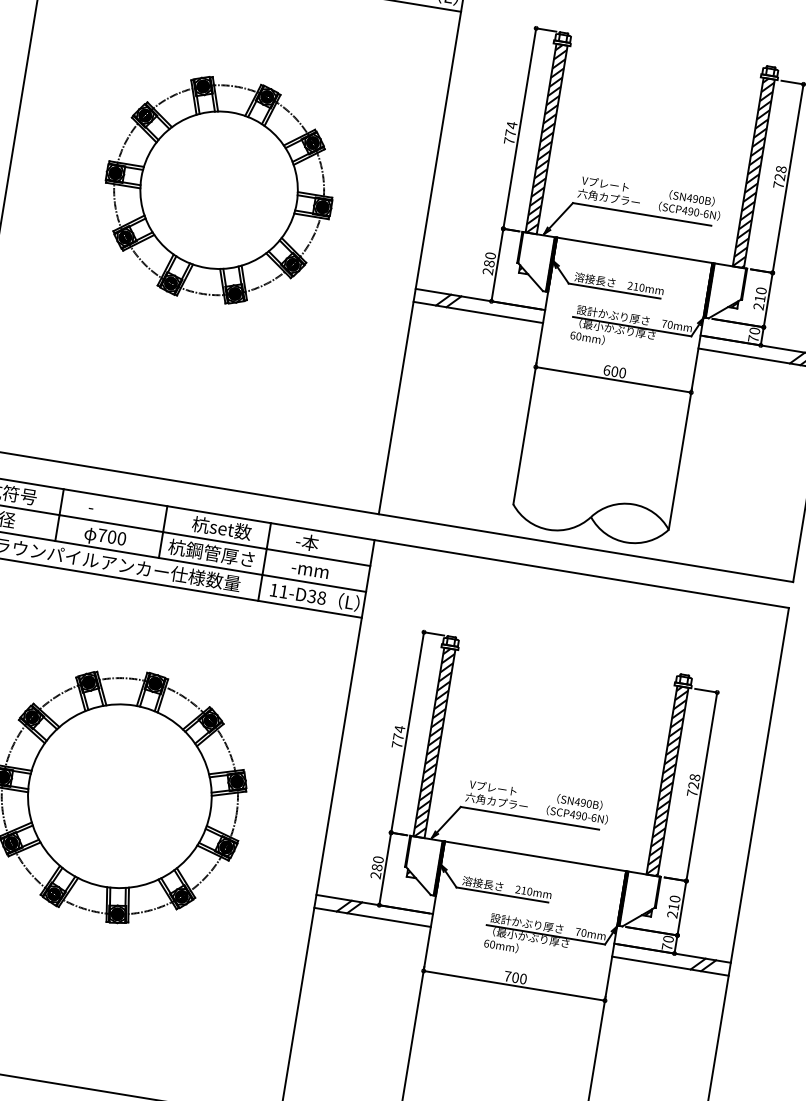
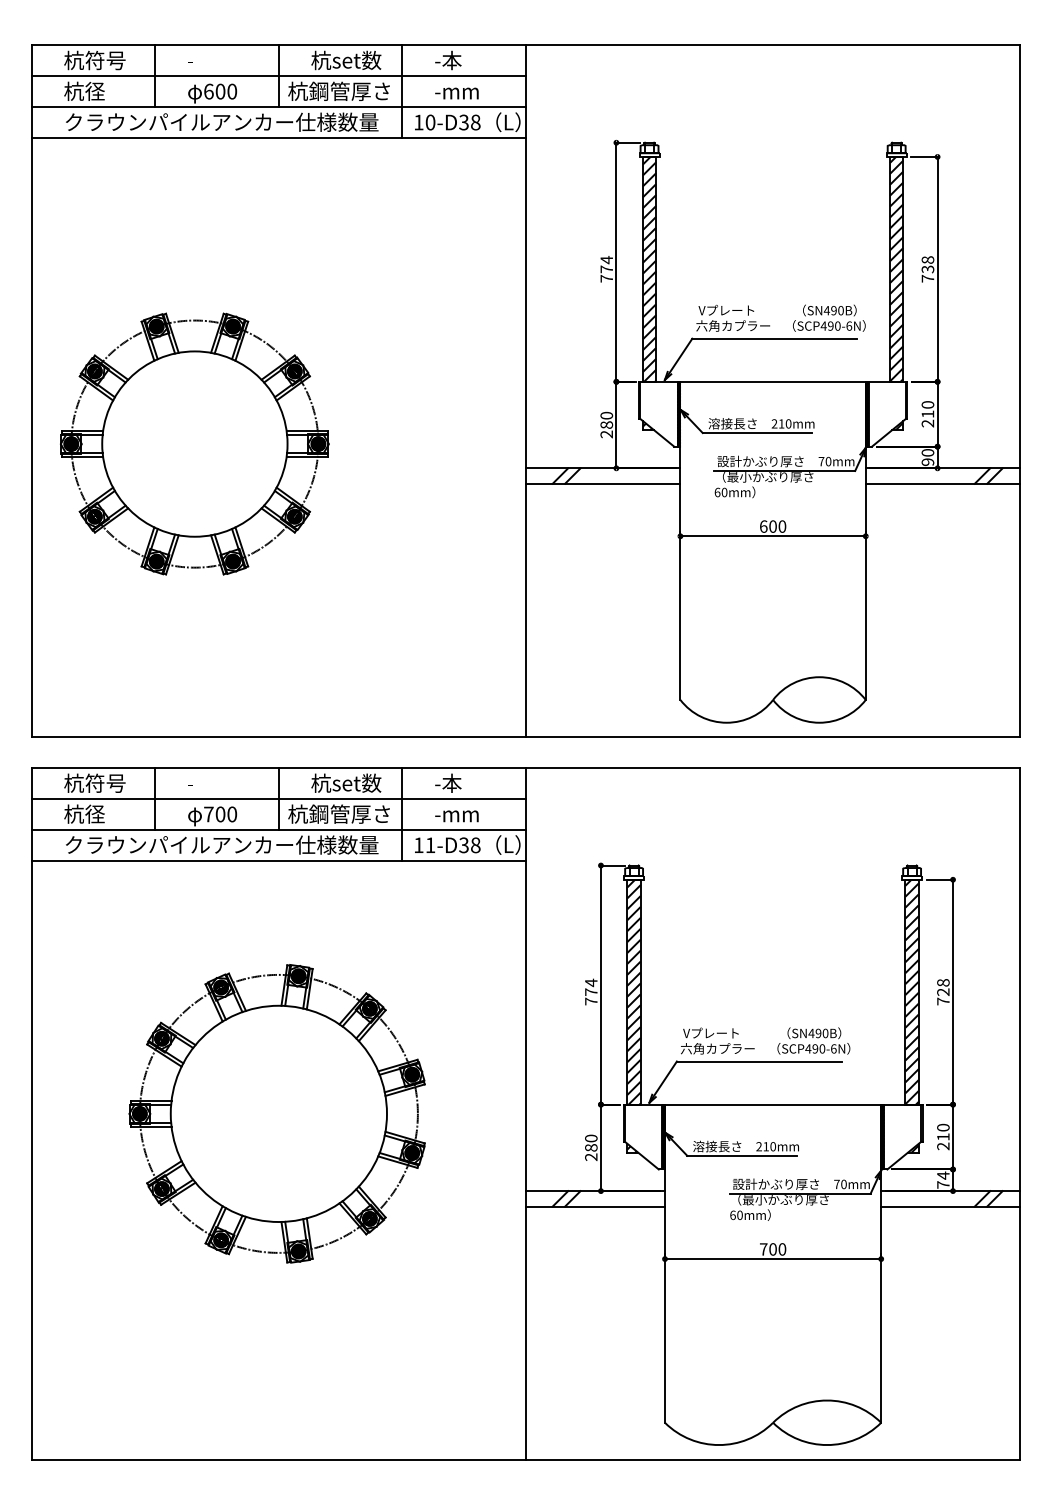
text: (780, 177) -> (928, 269), 728 -> 738
part: (218, 189) -> (194, 443), moved
text: (753, 339) -> (927, 462), 70 -> 90
text: (668, 939) -> (943, 1175), 70 -> 74

